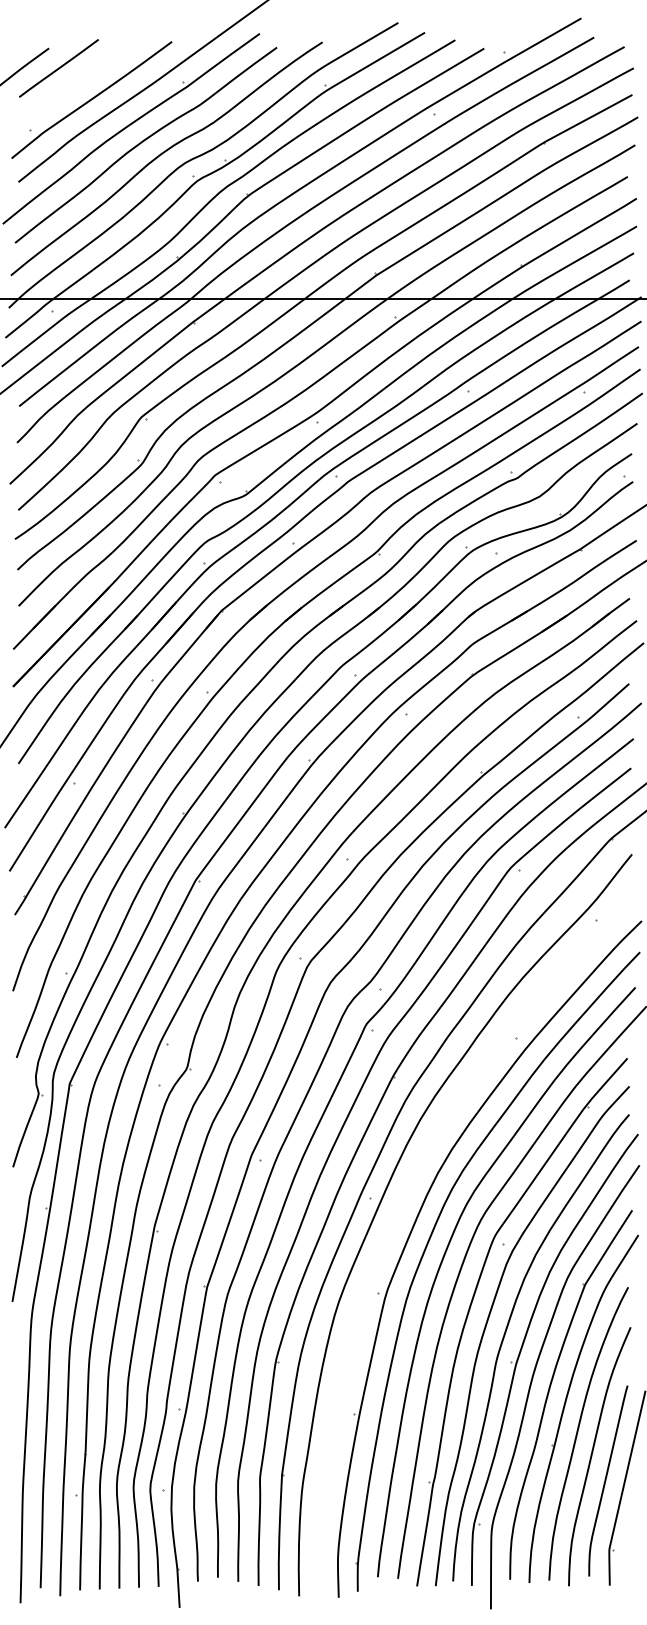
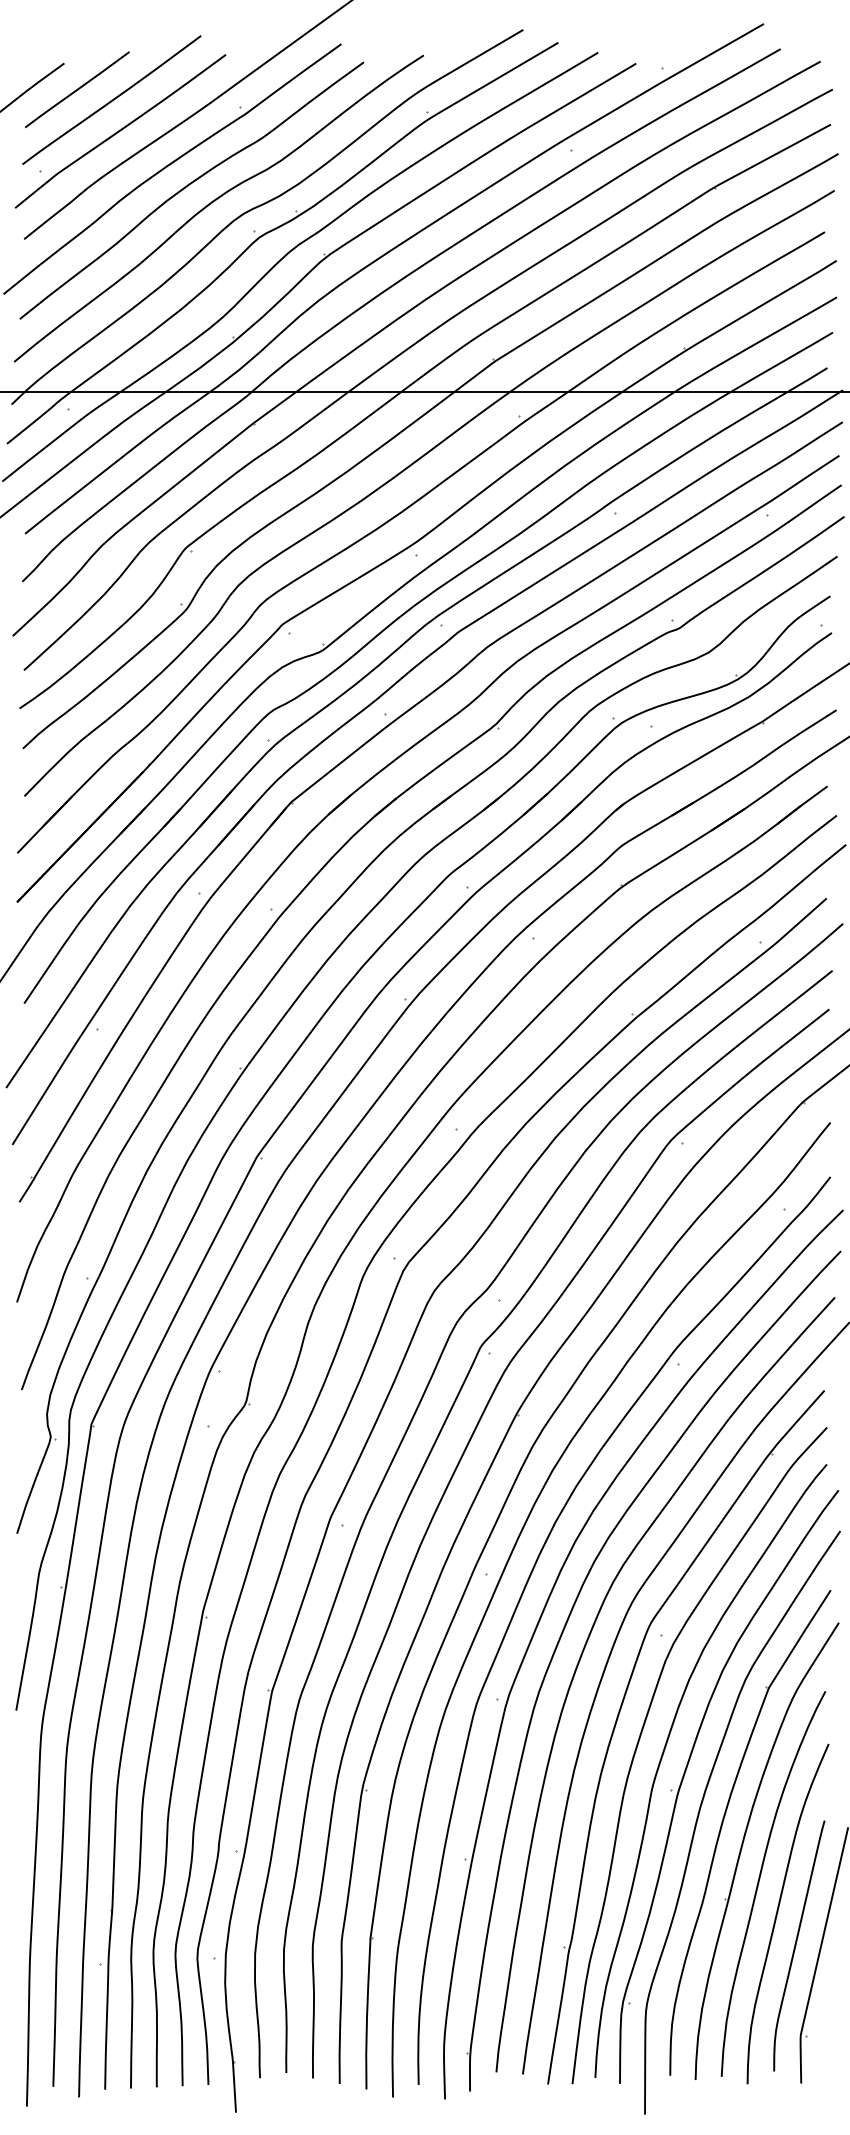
curve: (85, 75) -> (112, 99), added
curve: (399, 1209) -> (525, 1589), added

